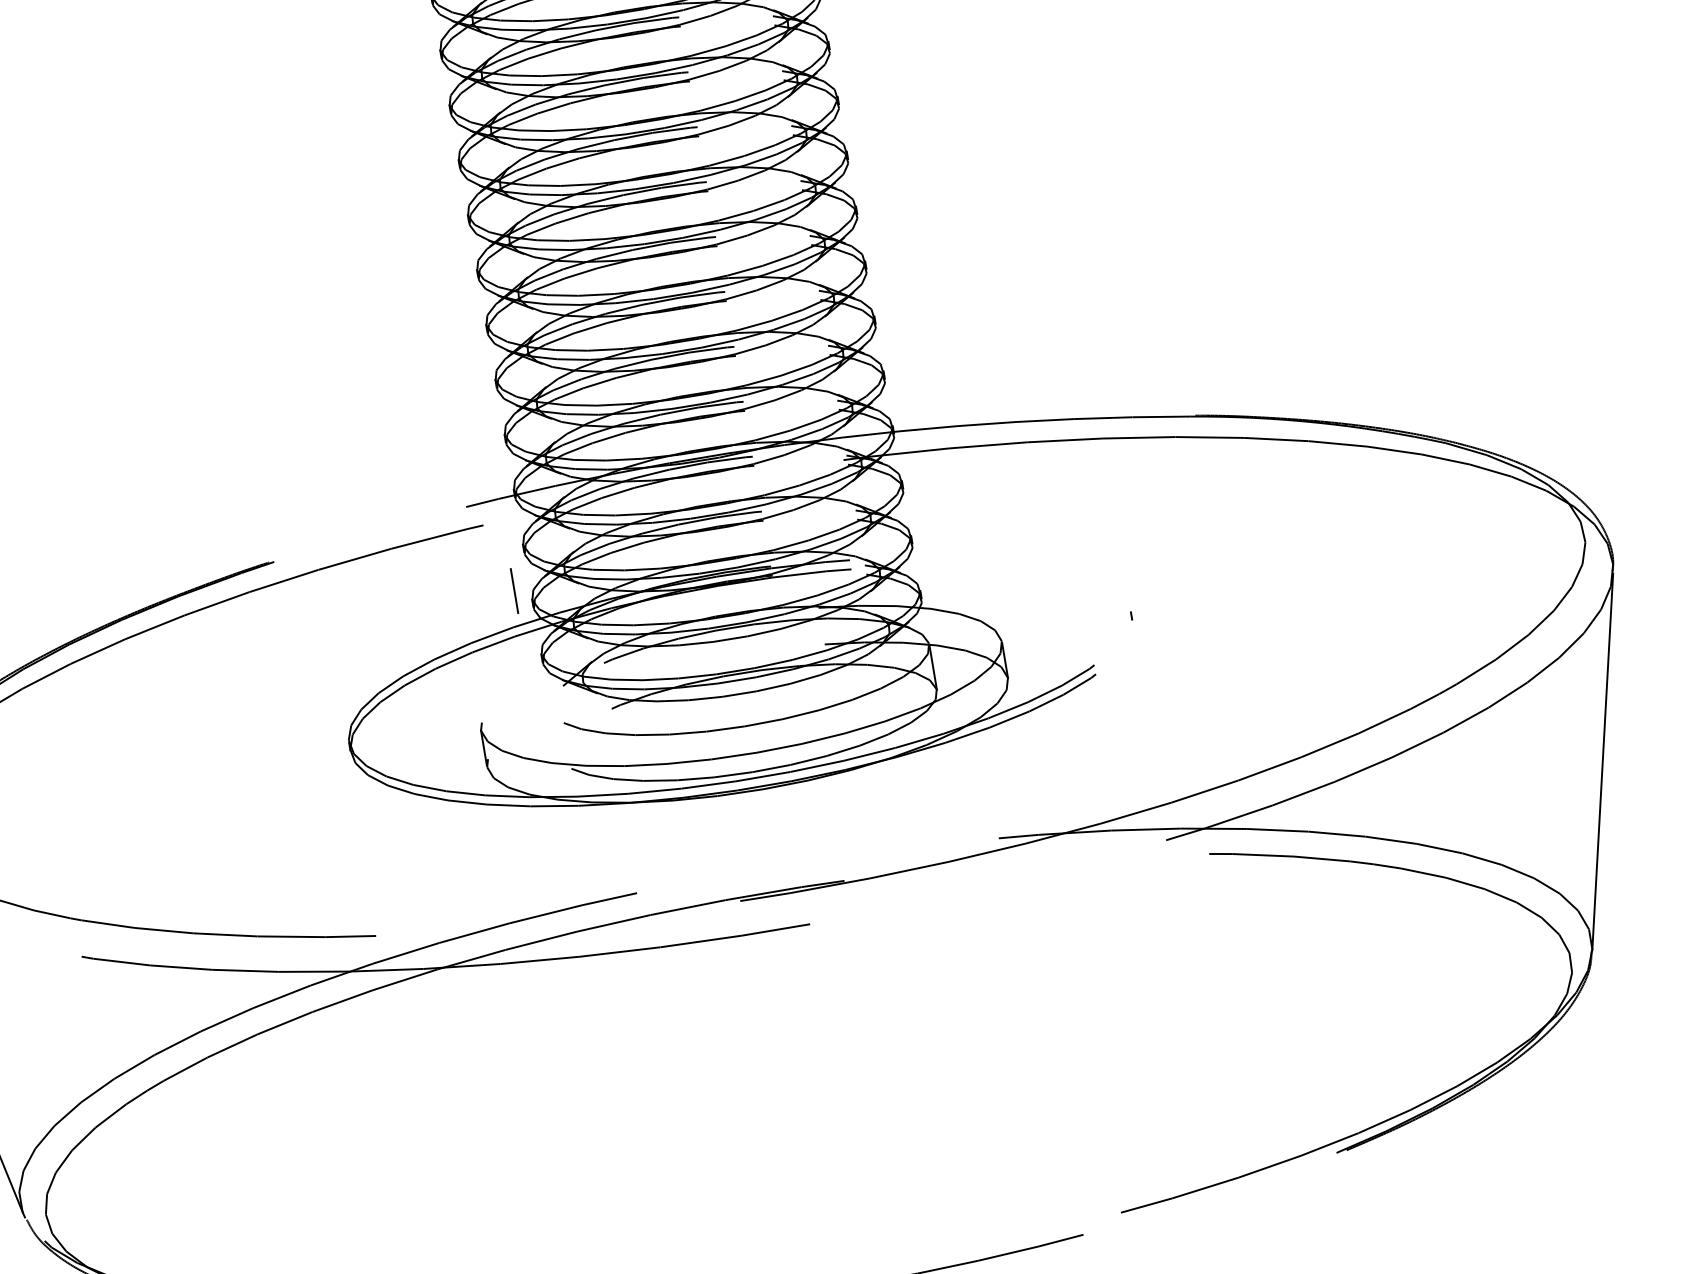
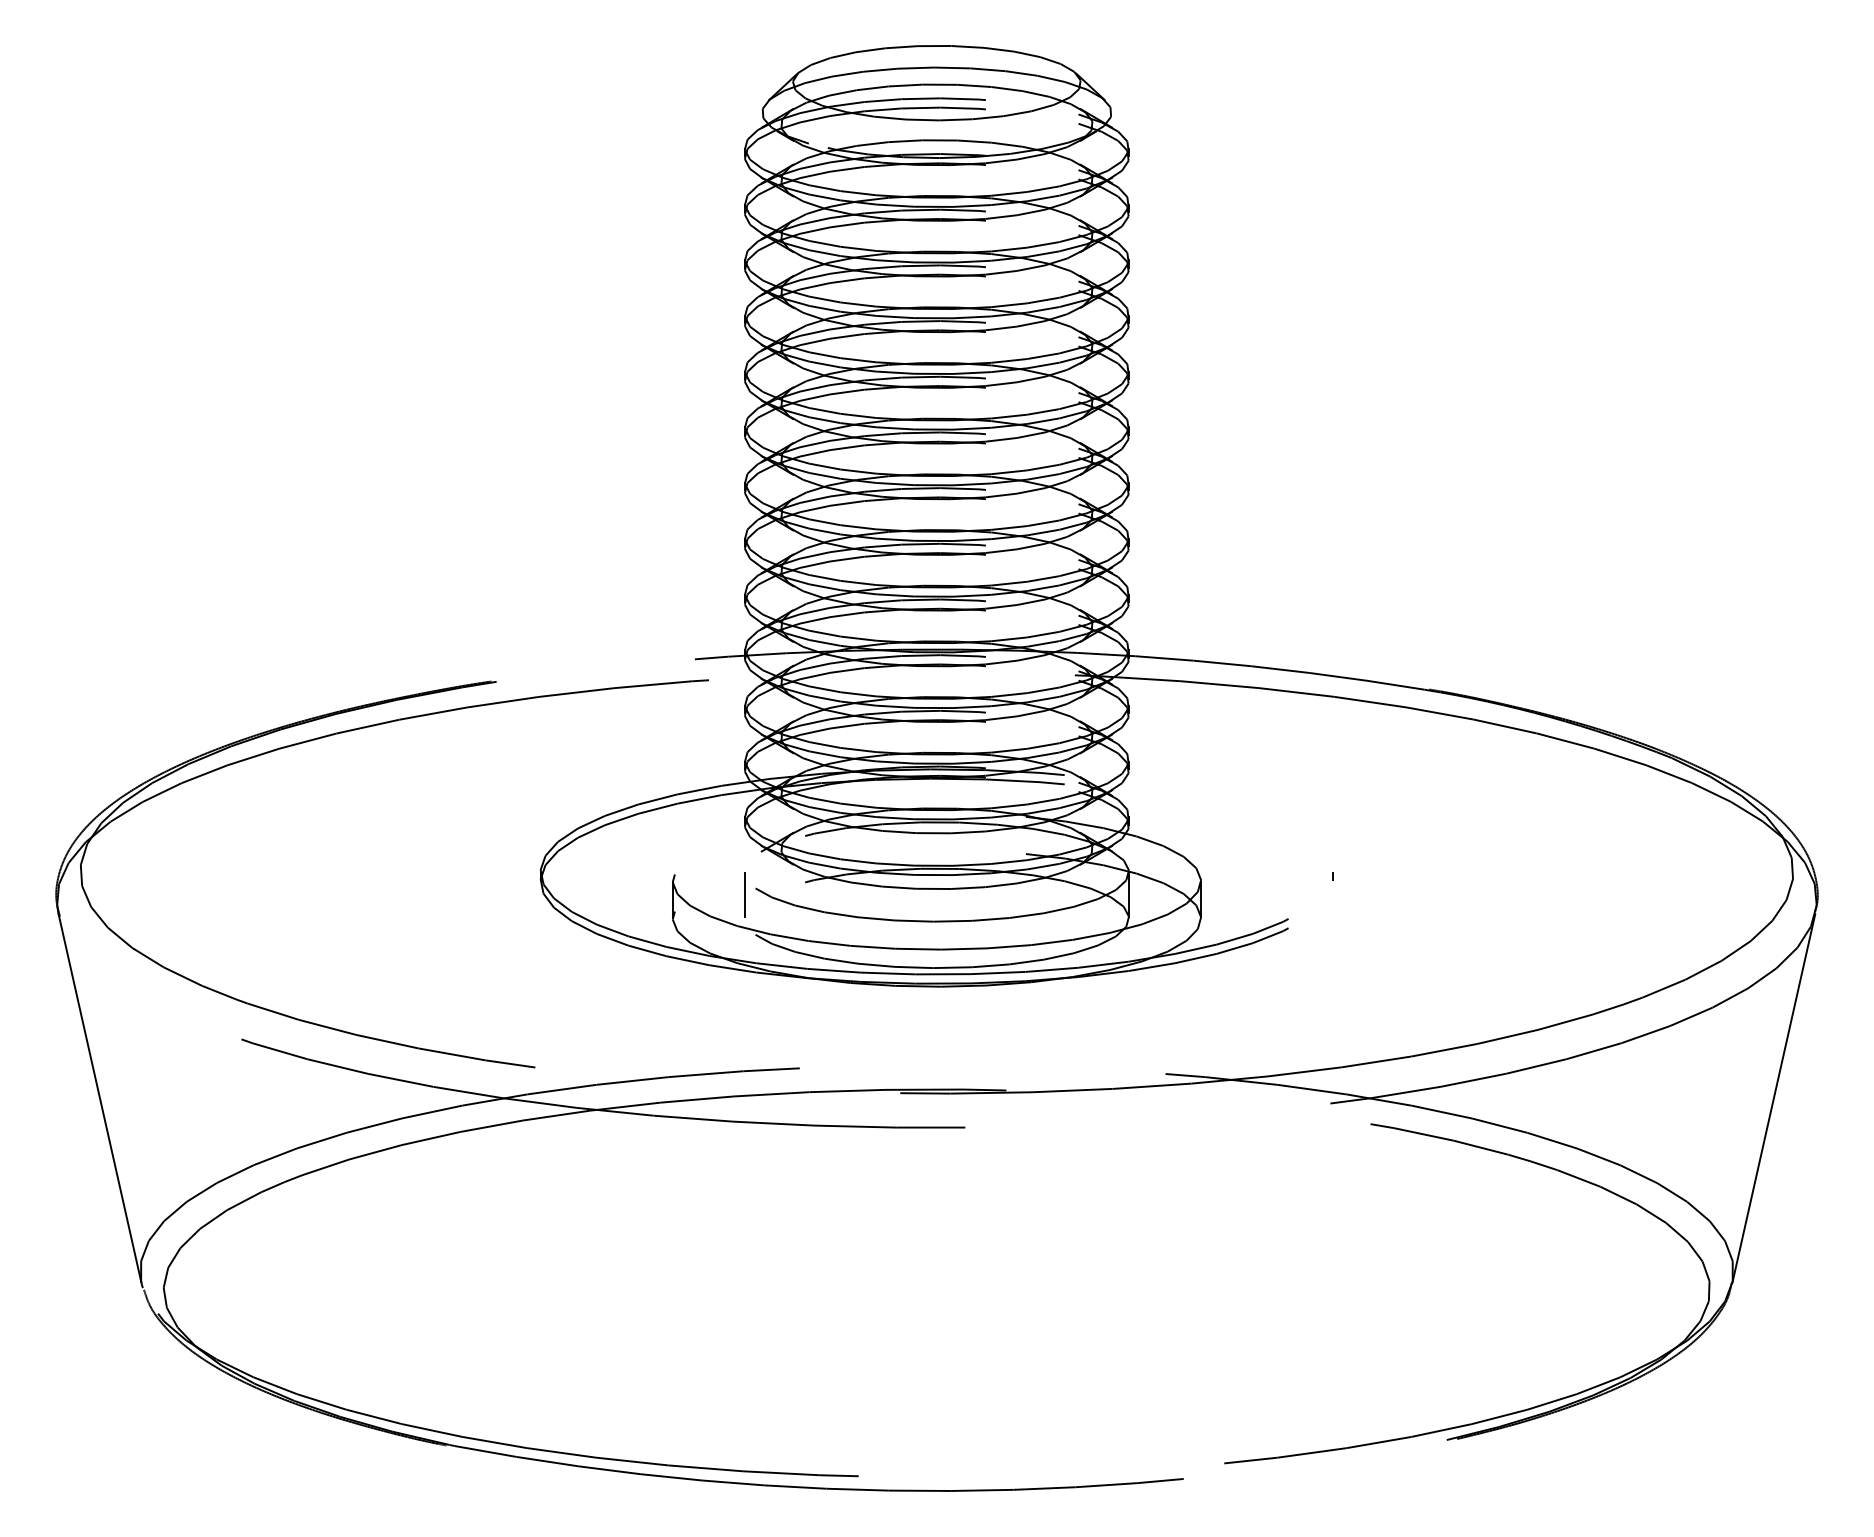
line: (514, 590) -> (744, 894), moved

